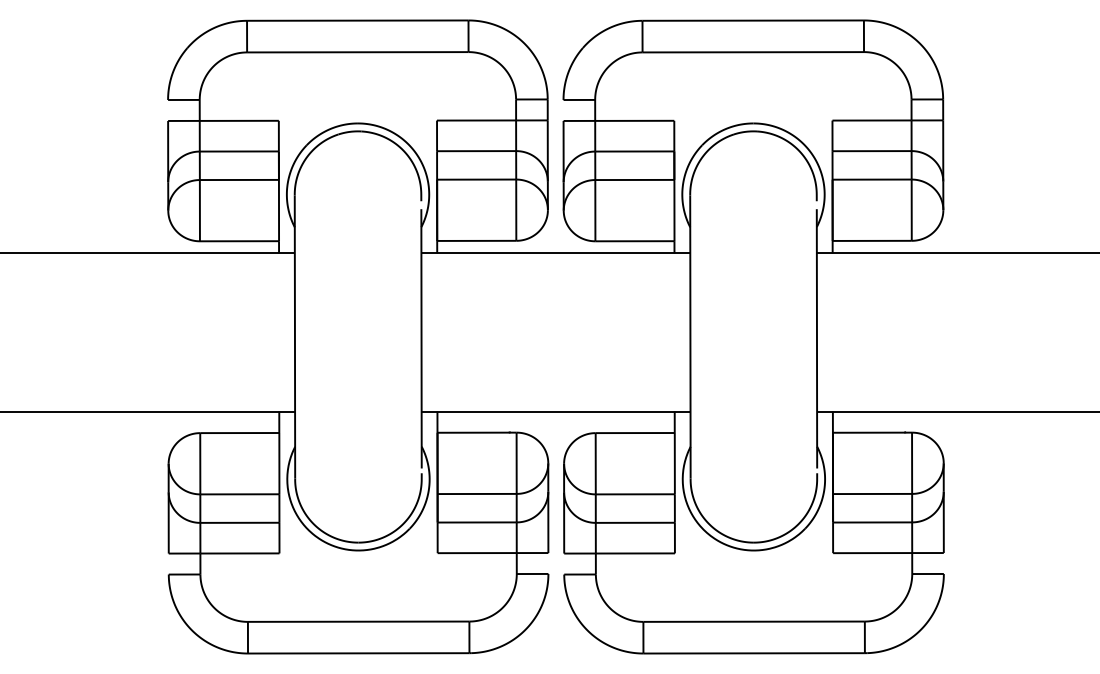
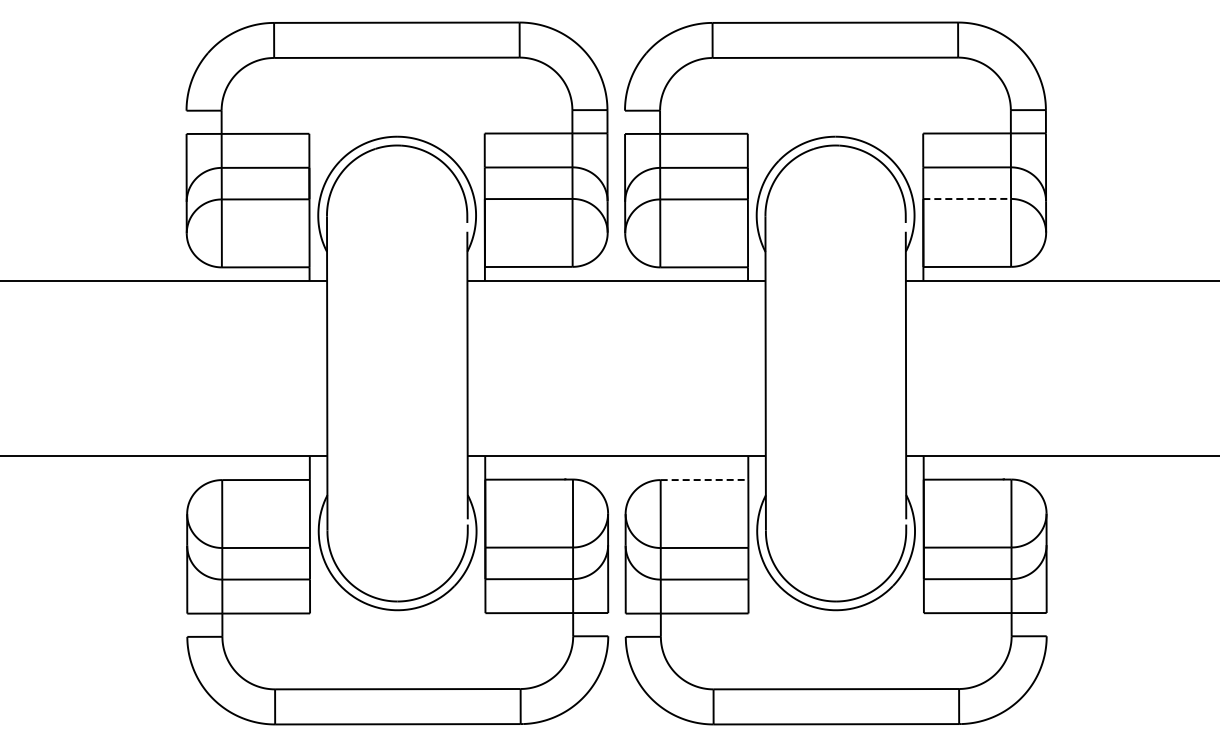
line: (872, 180) -> (967, 199), solid -> dashed
line: (635, 433) -> (704, 480), solid -> dashed

